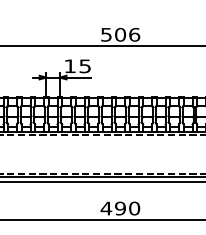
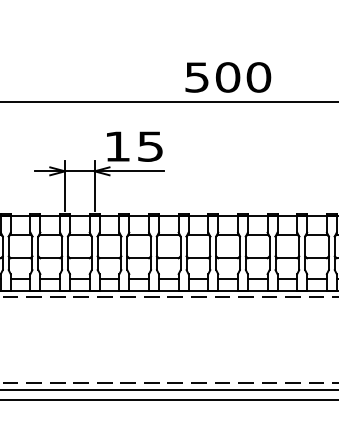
text: (134, 34) -> (258, 76), 506 -> 500

